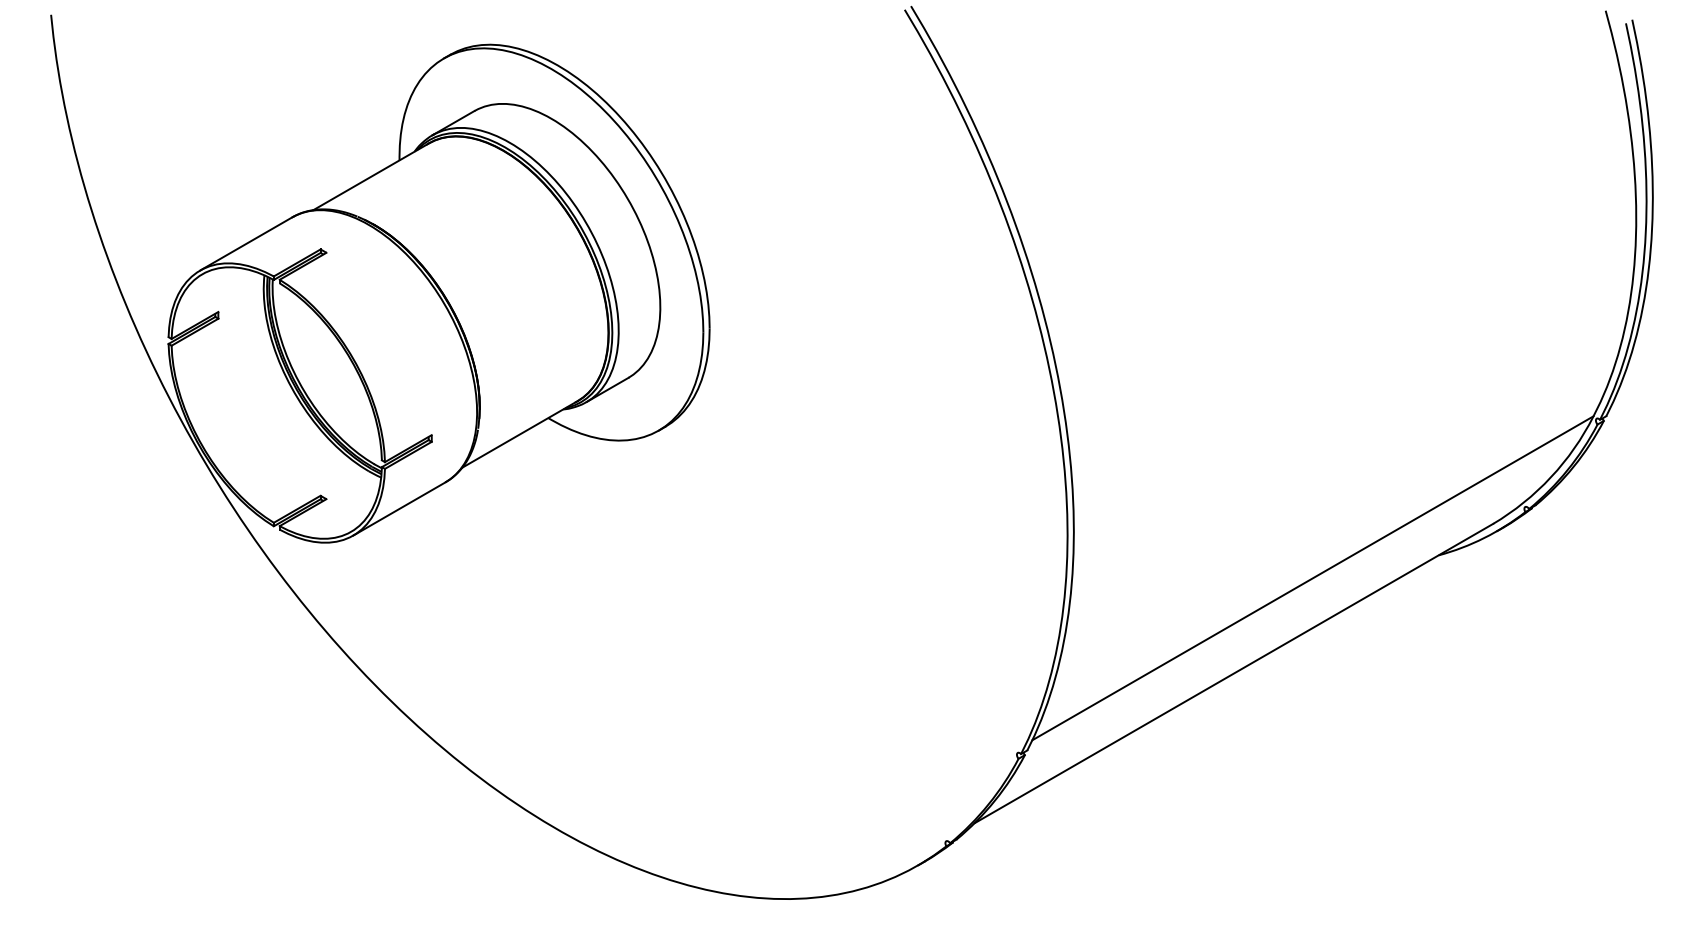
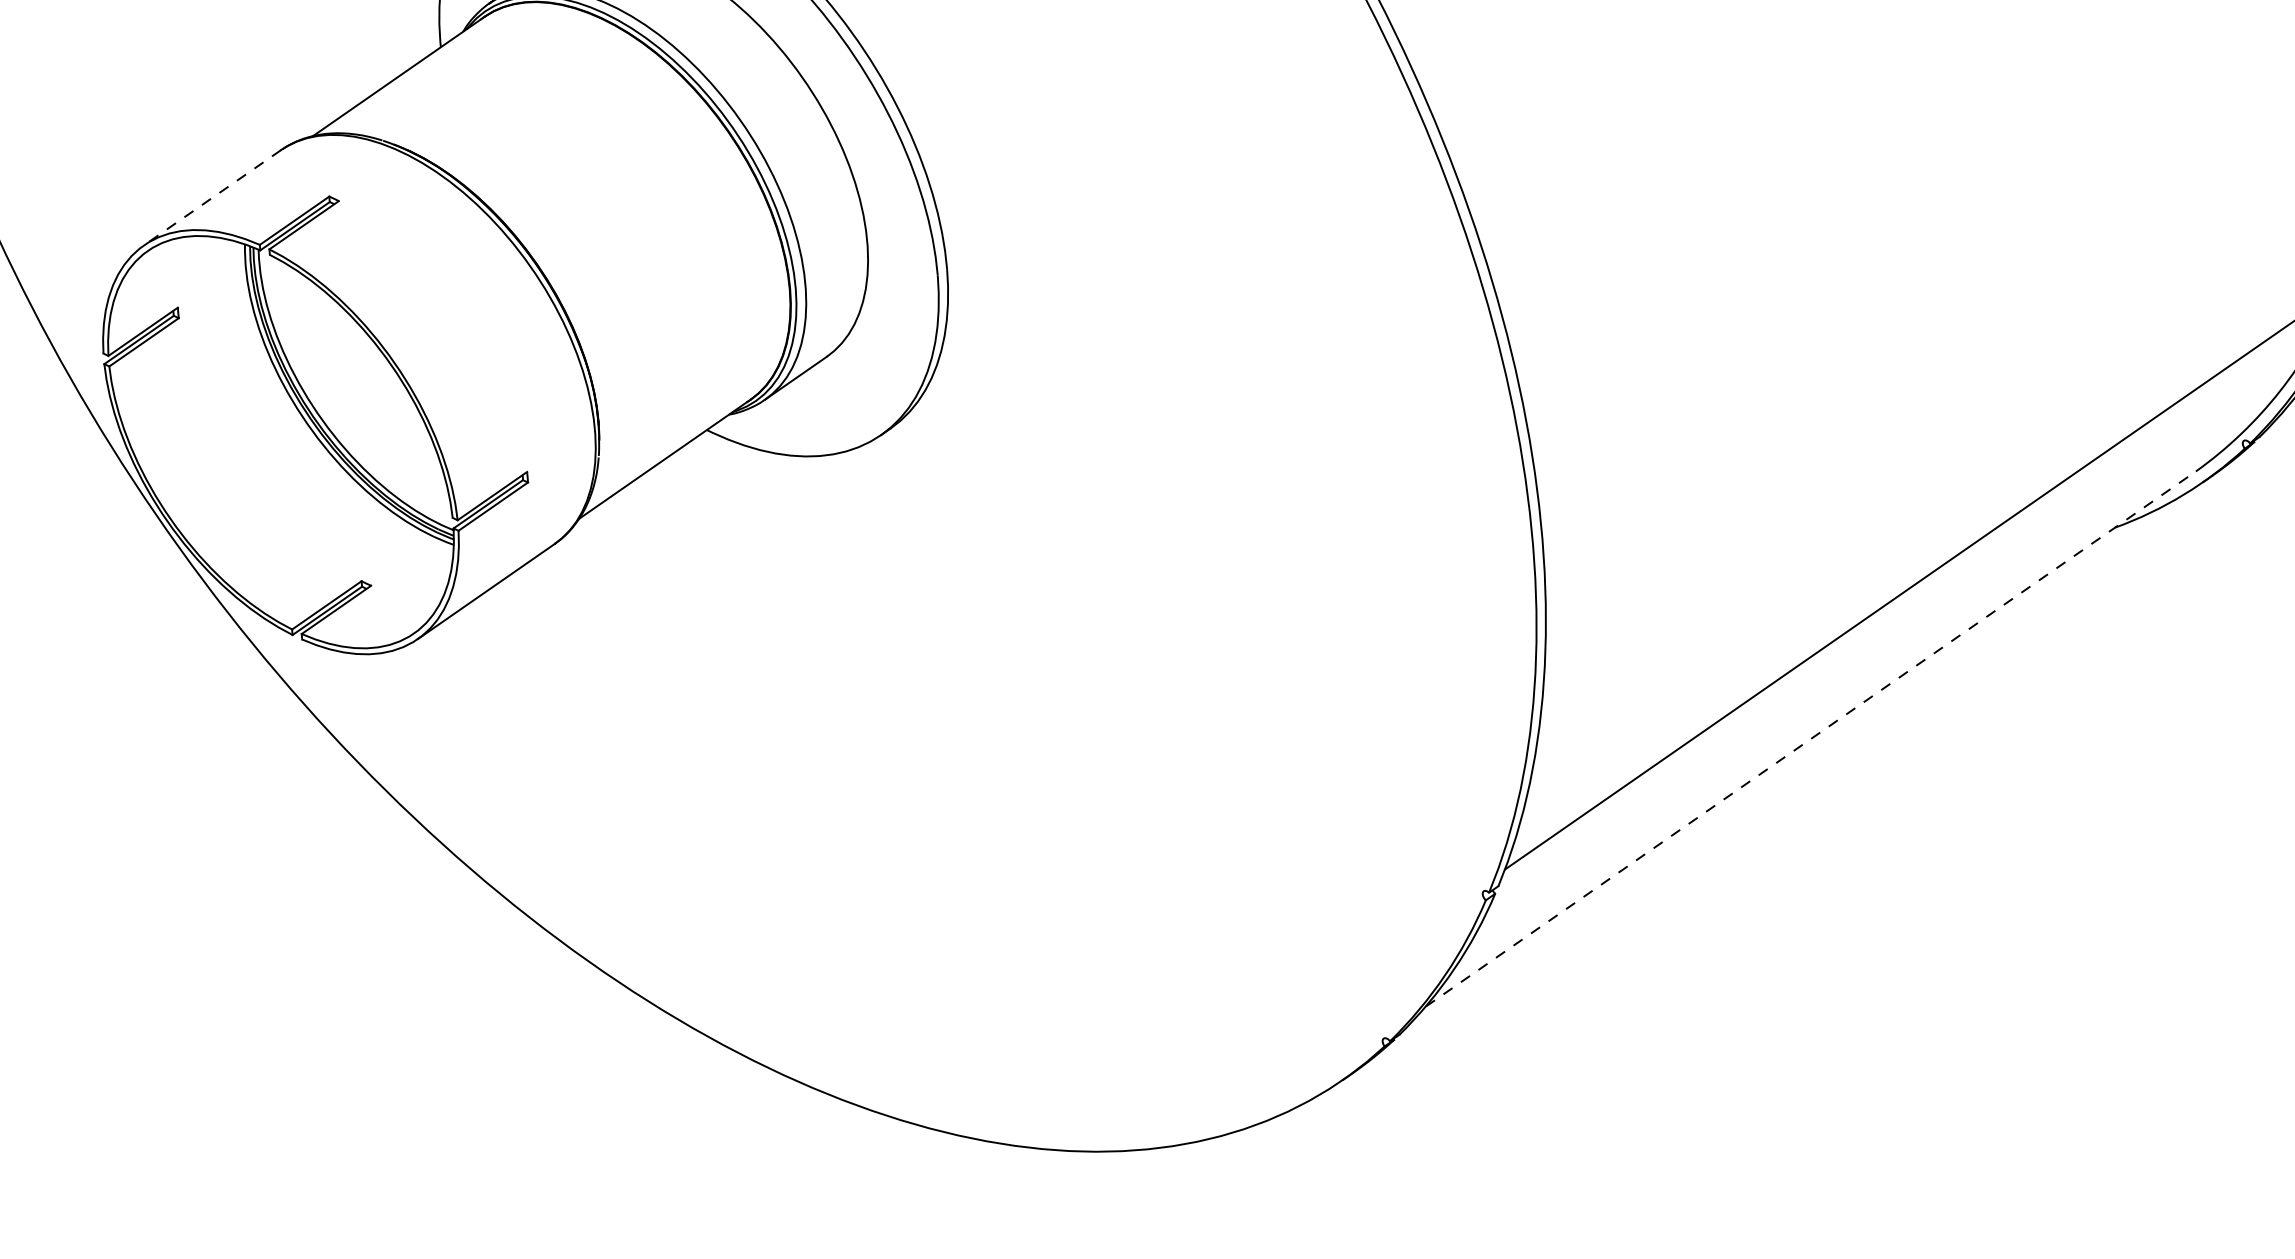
line: (245, 244) -> (211, 198), solid -> dashed
line: (1234, 673) -> (1811, 738), solid -> dashed

